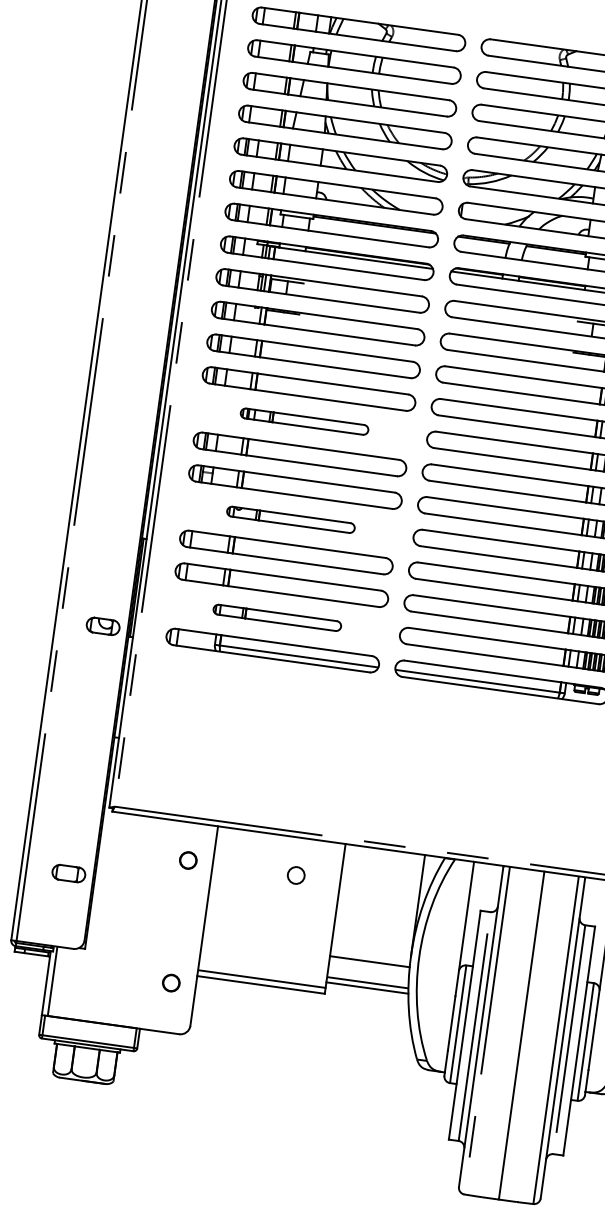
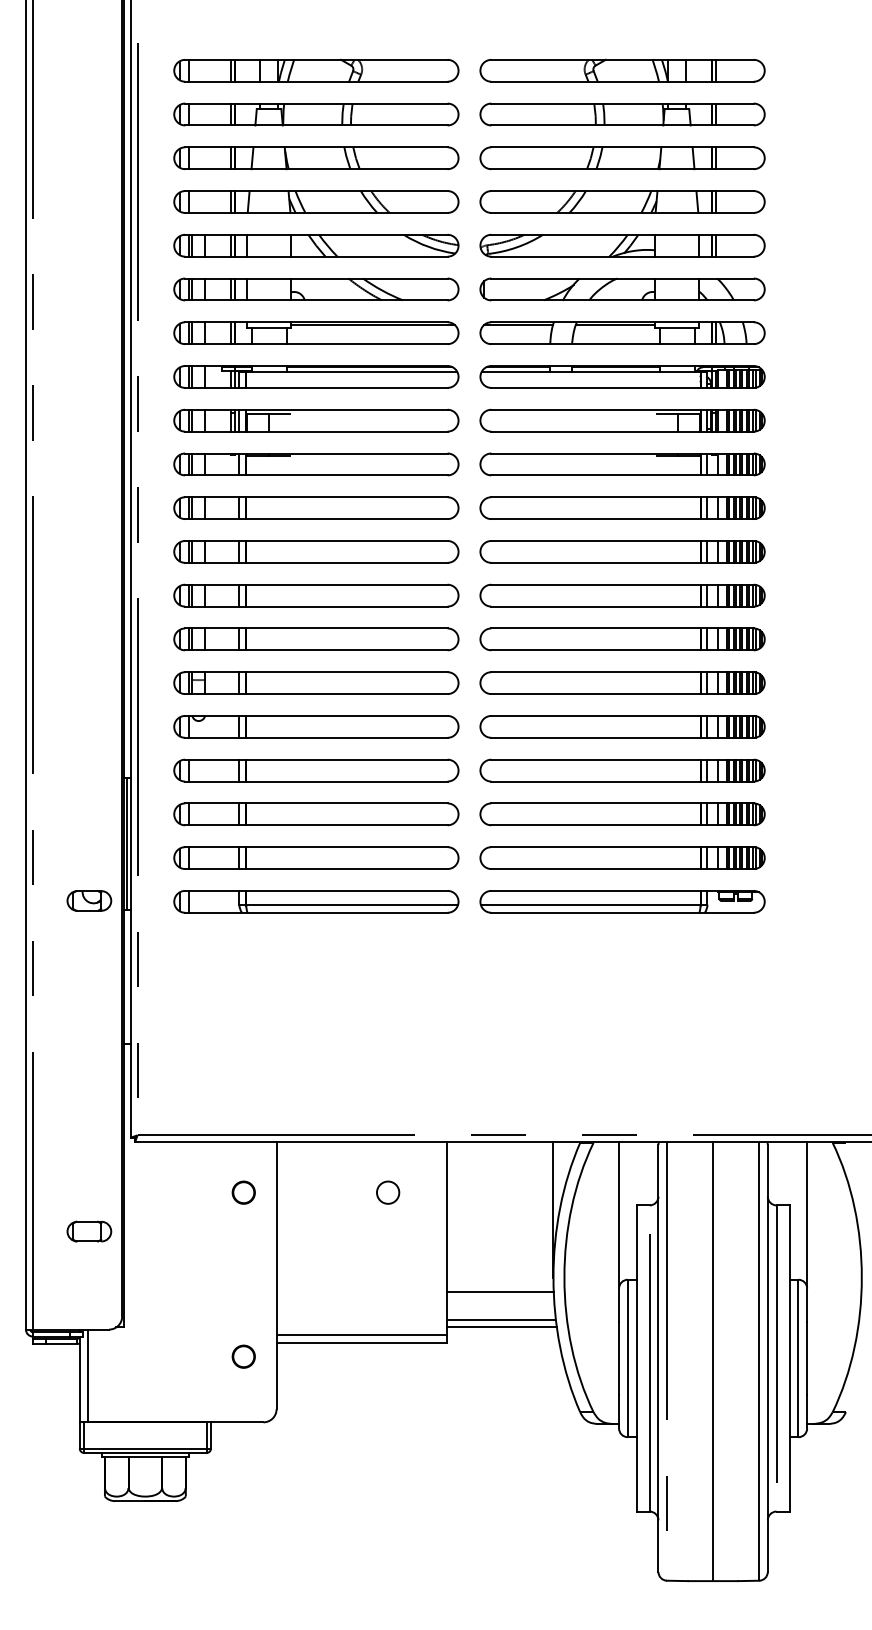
part: (304, 421) -> (316, 595), size x1.67
part: (291, 519) -> (316, 726), size x1.67
part: (277, 617) -> (316, 857), size x1.67

